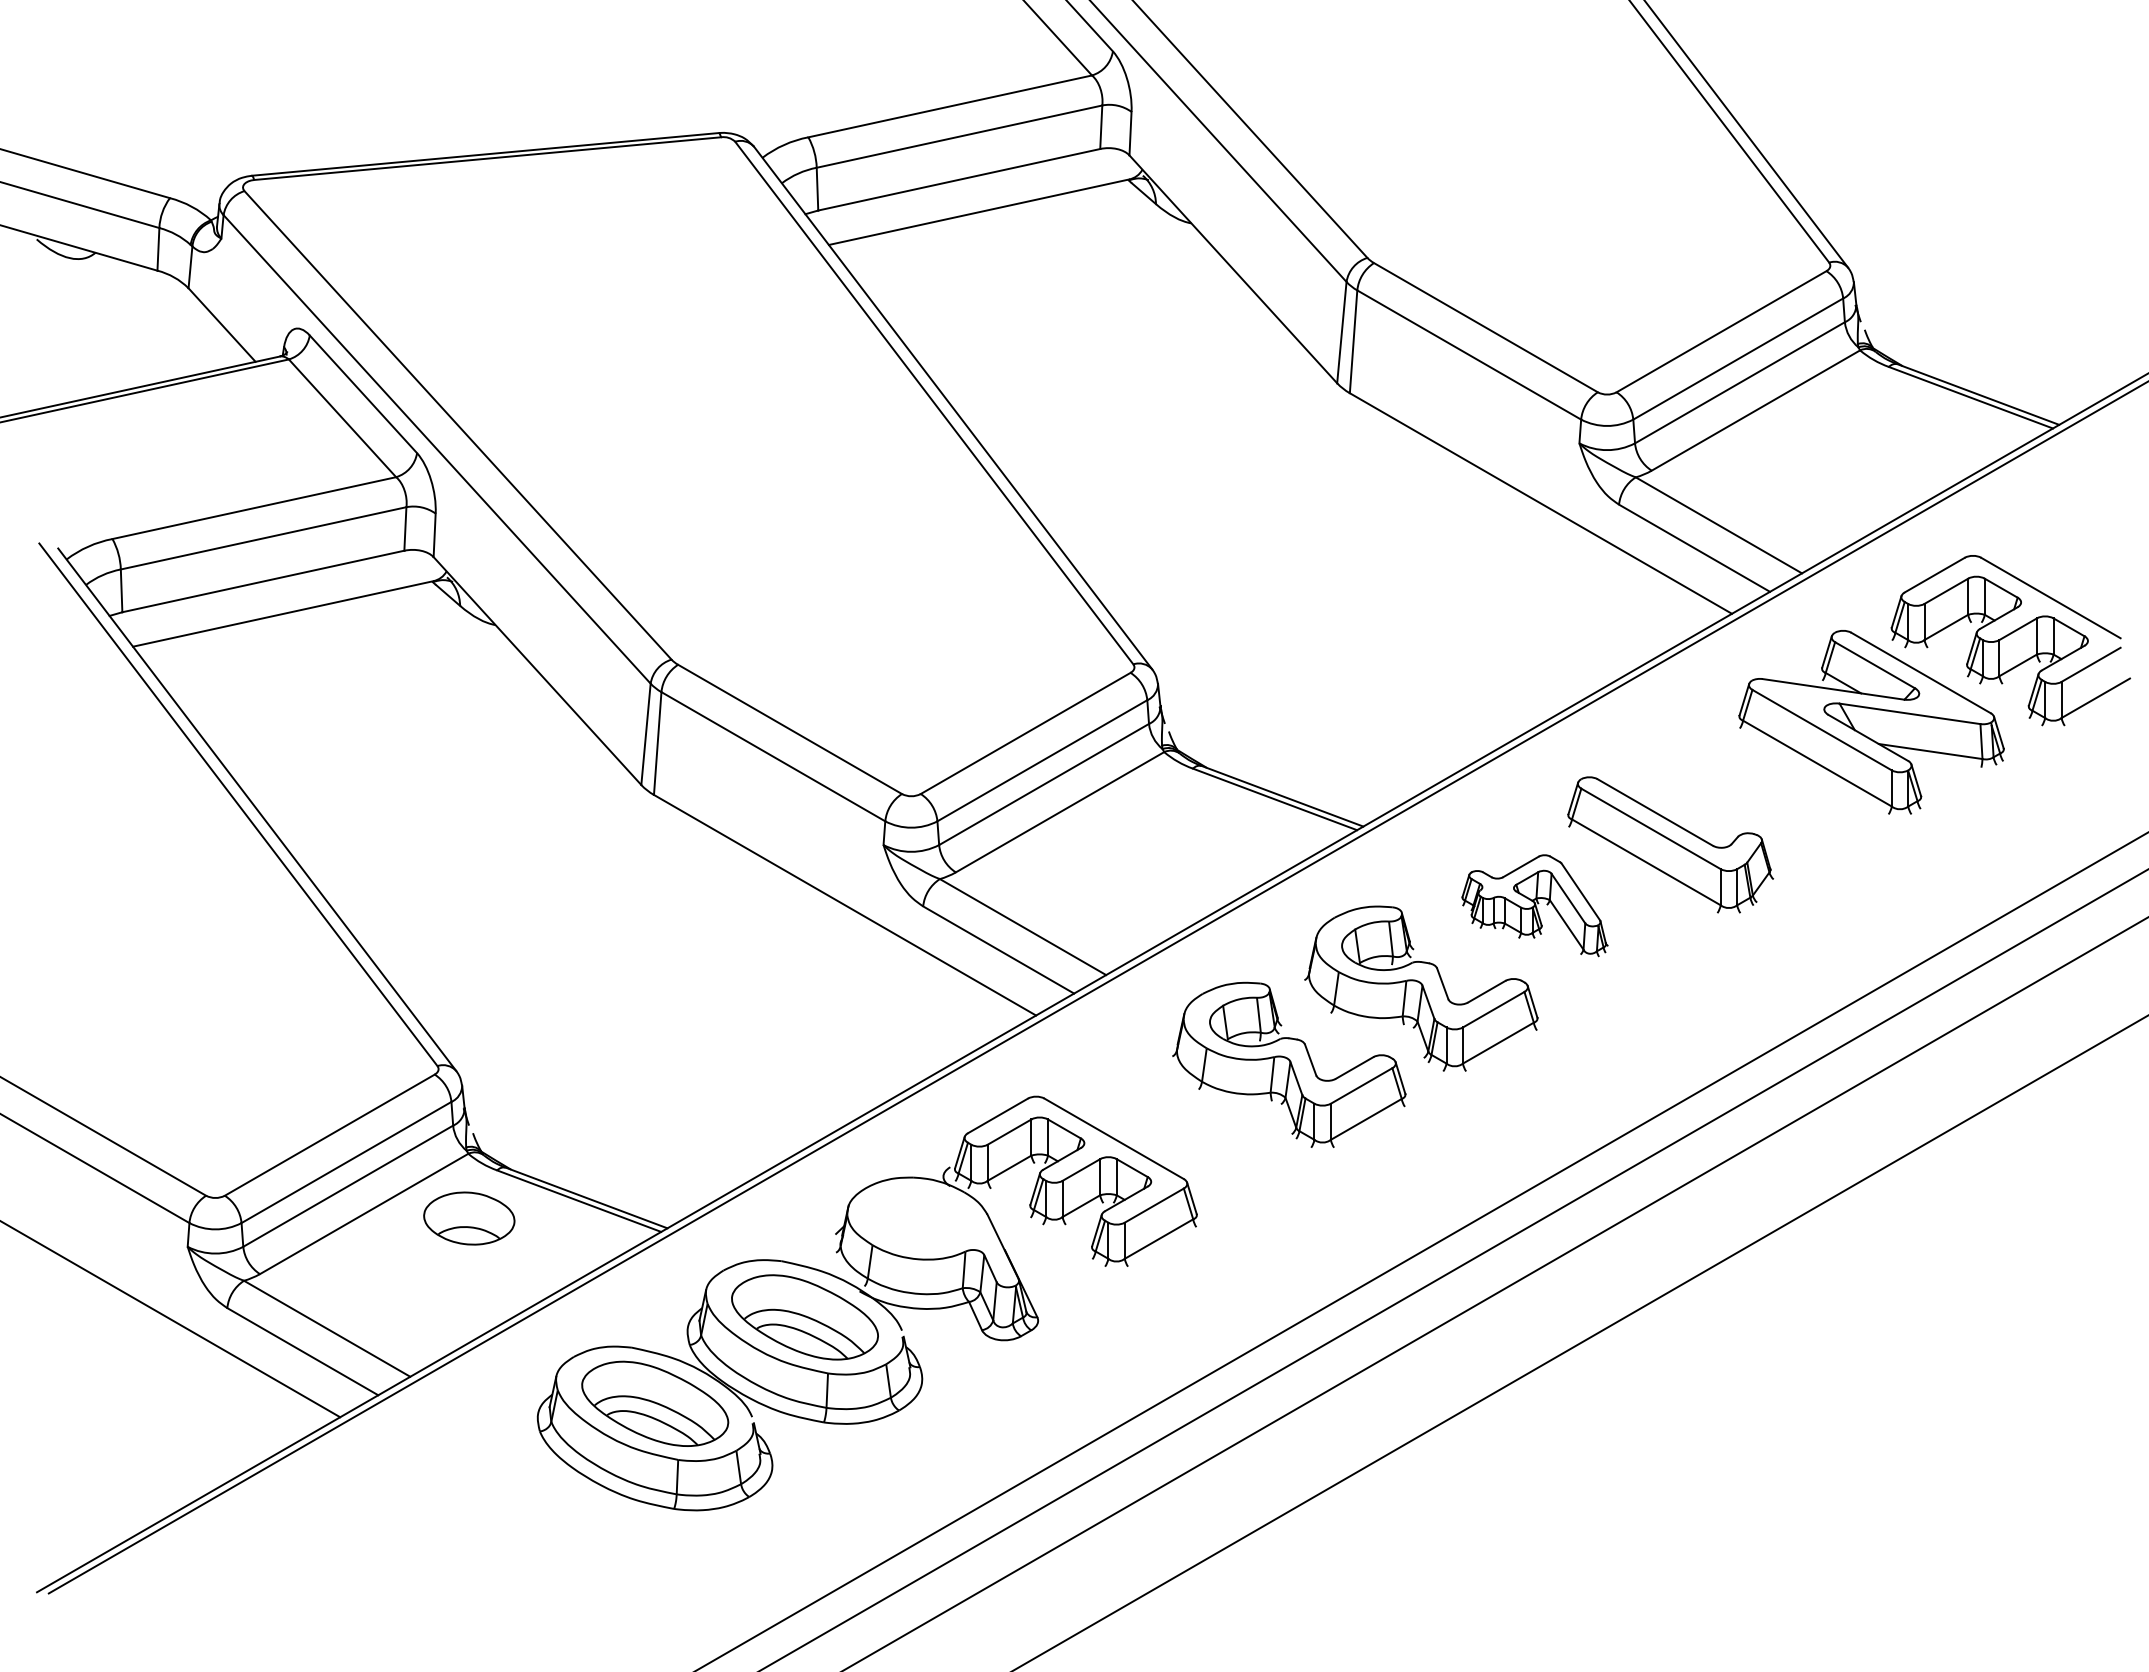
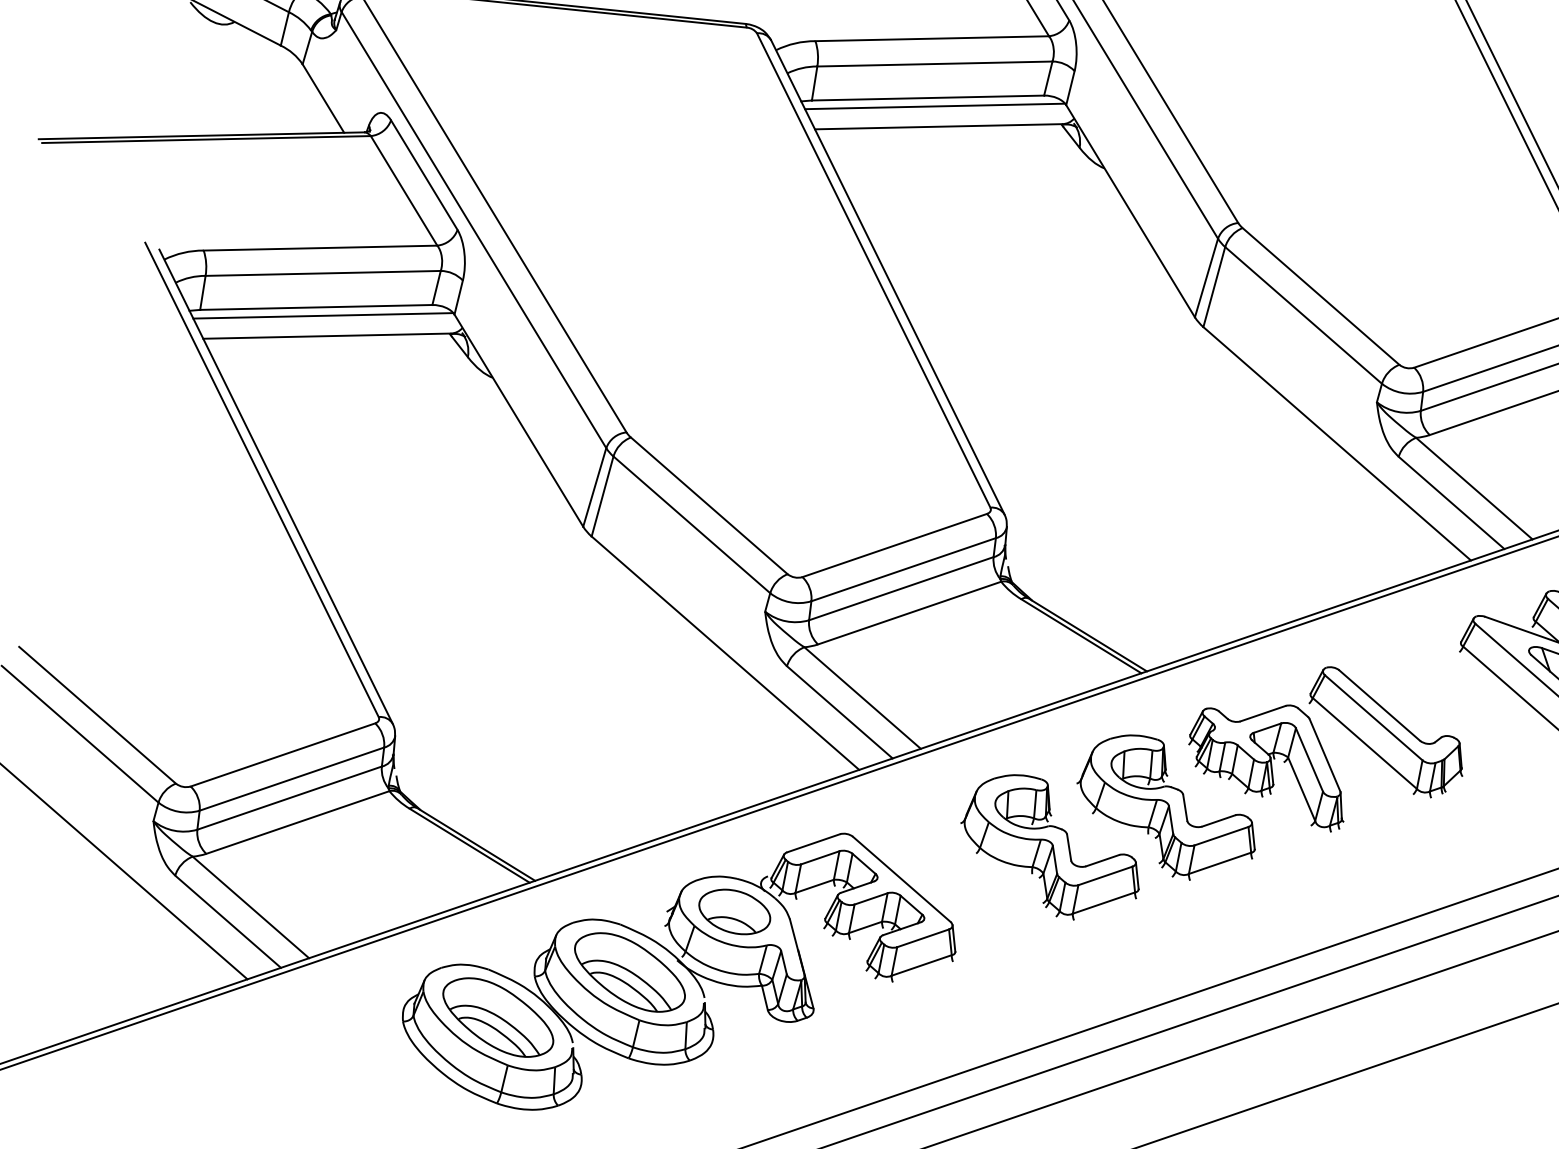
line: (969, 187) -> (934, 105), added
line: (273, 589) -> (323, 315), added
part: (1534, 905) -> (1269, 760), size x1.43
part: (469, 1218) -> (734, 911), moved

